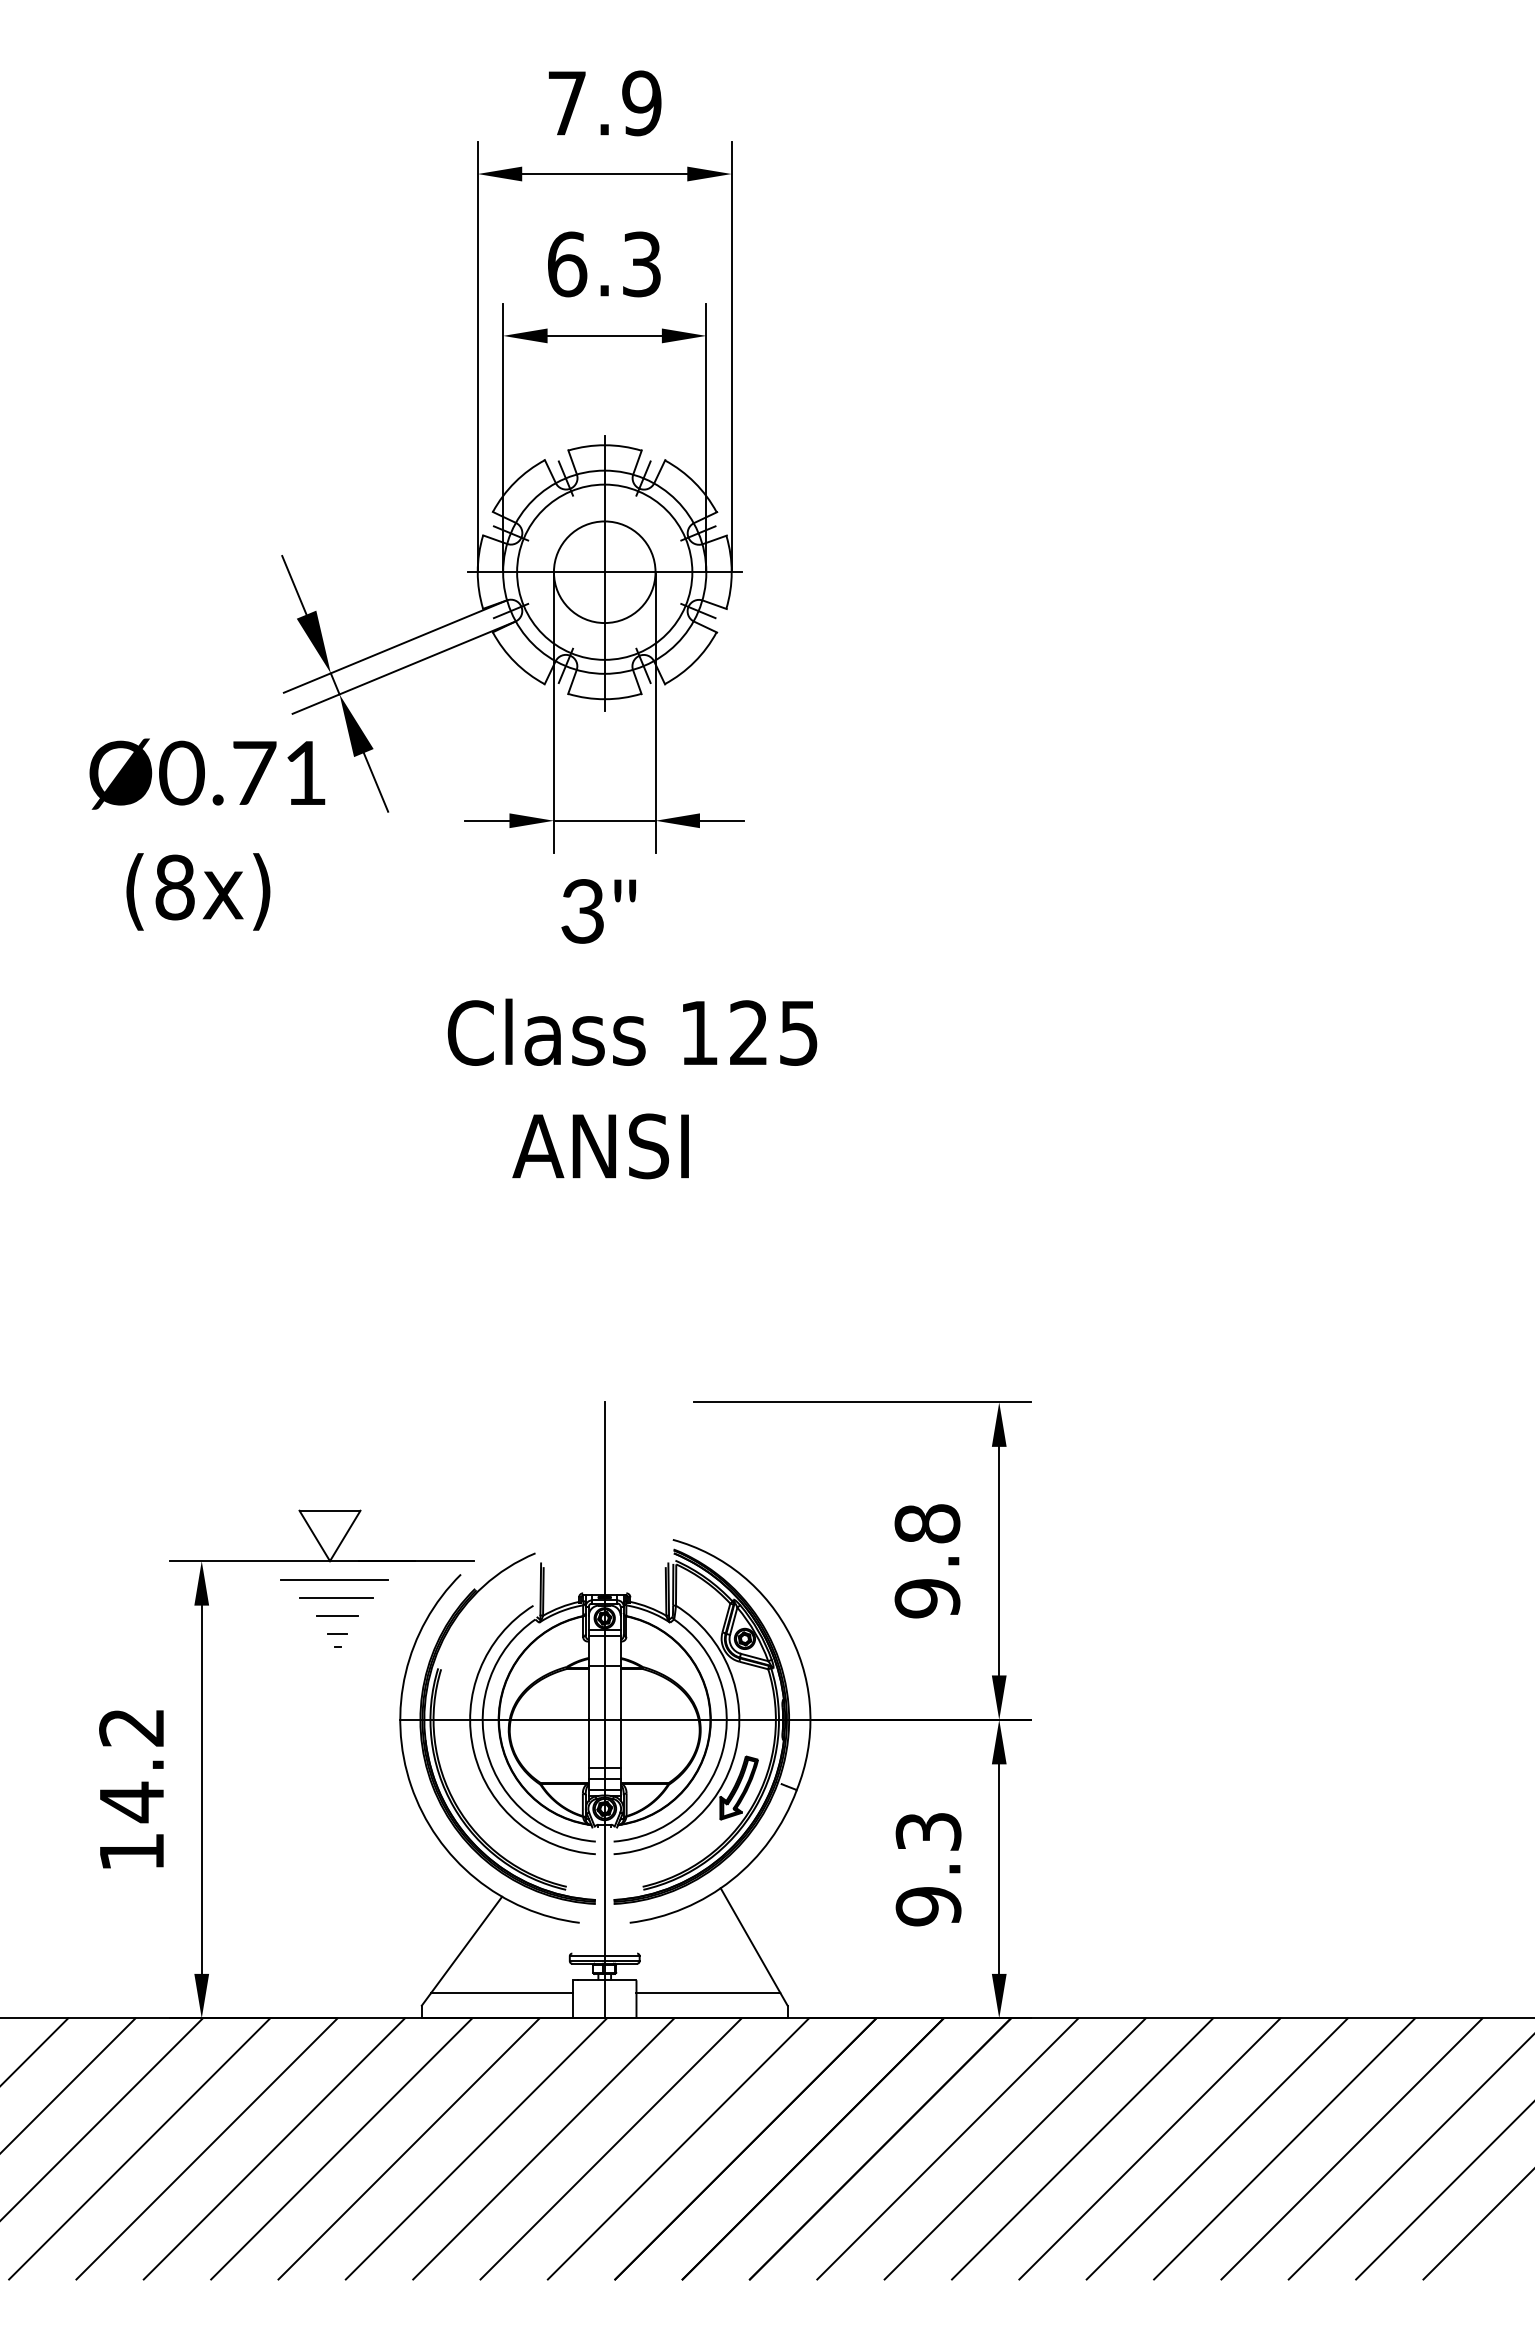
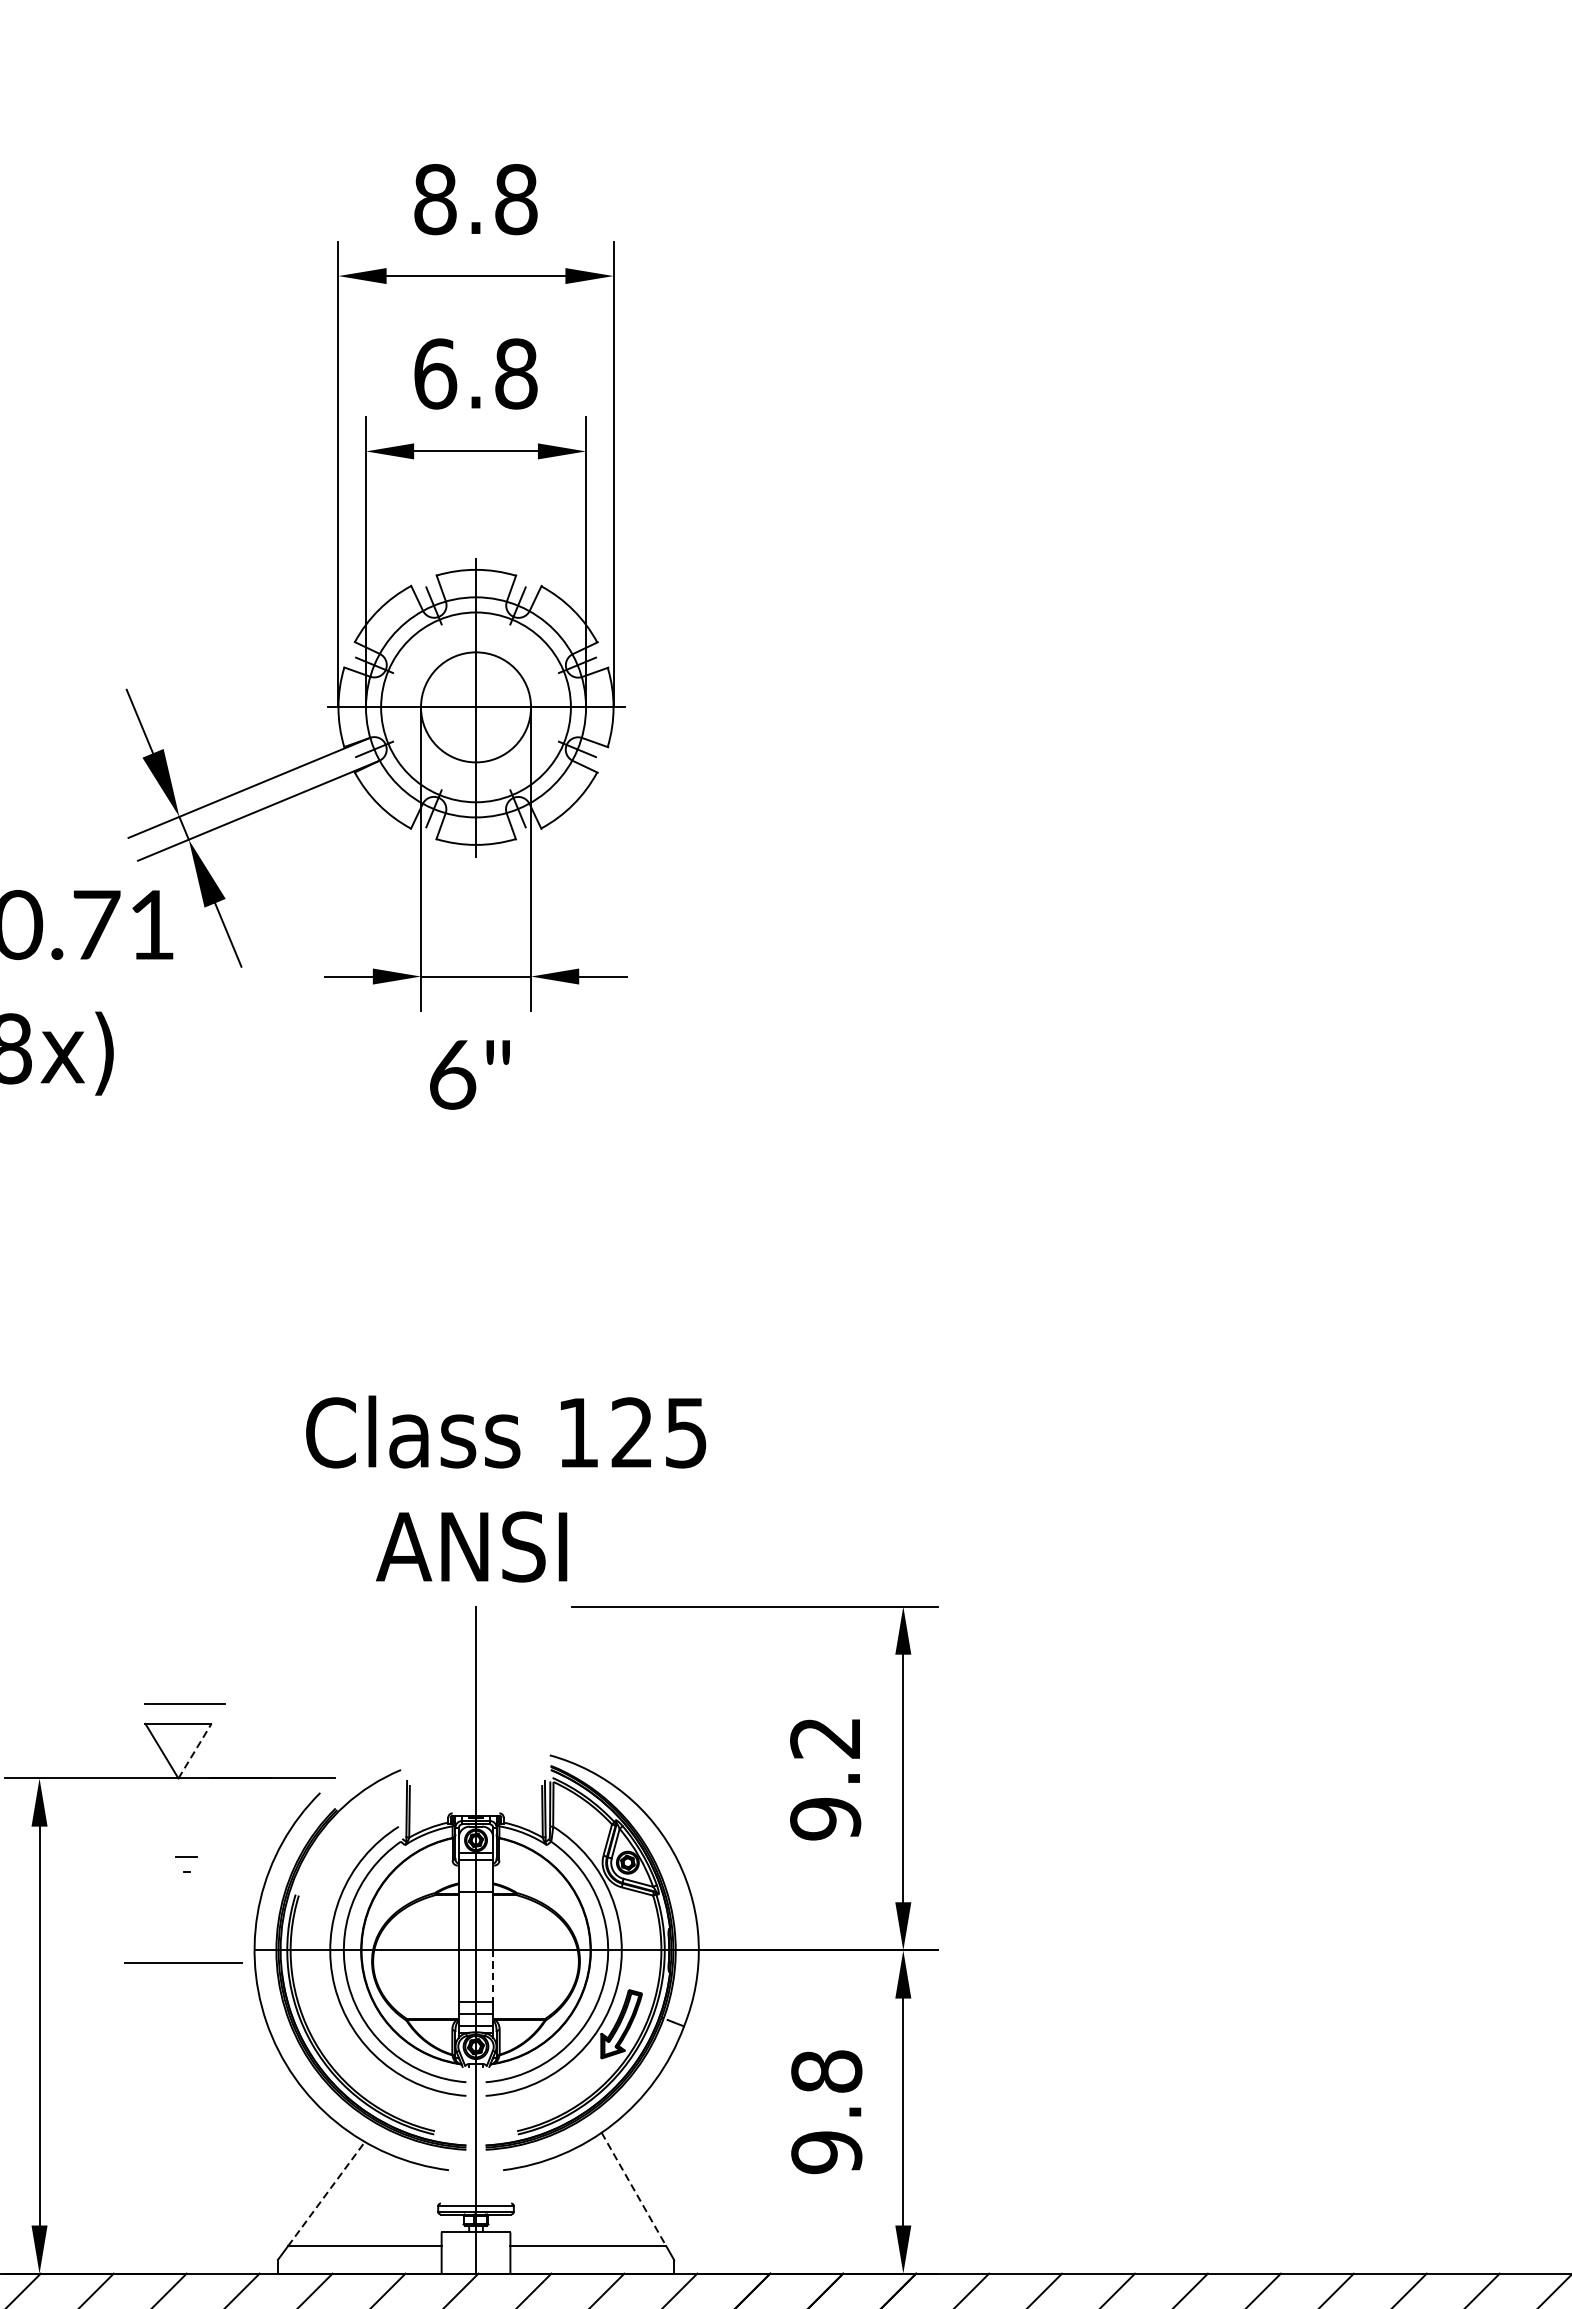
text: (604, 103) -> (475, 199), 7.9 -> 8.8
text: (641, 264) -> (515, 374), 6.3 -> 6.8
text: (582, 911) -> (451, 1074), 3" -> 6"
text: (632, 1031) -> (506, 1431), moved
text: (600, 1146) -> (471, 1547), moved
text: (927, 1523) -> (825, 1737), 9.8 -> 9.2
line: (345, 1535) -> (195, 1750), solid -> dashed
line: (334, 1579) -> (183, 1962), moved
line: (336, 1597) -> (185, 1703), moved
line: (337, 1615) -> (186, 1837), removed
line: (620, 1743) -> (493, 1975), solid -> dashed
text: (928, 1831) -> (826, 2071), 9.3 -> 9.8
line: (750, 1941) -> (633, 2190), solid -> dashed
line: (466, 1944) -> (326, 2193), solid -> dashed

